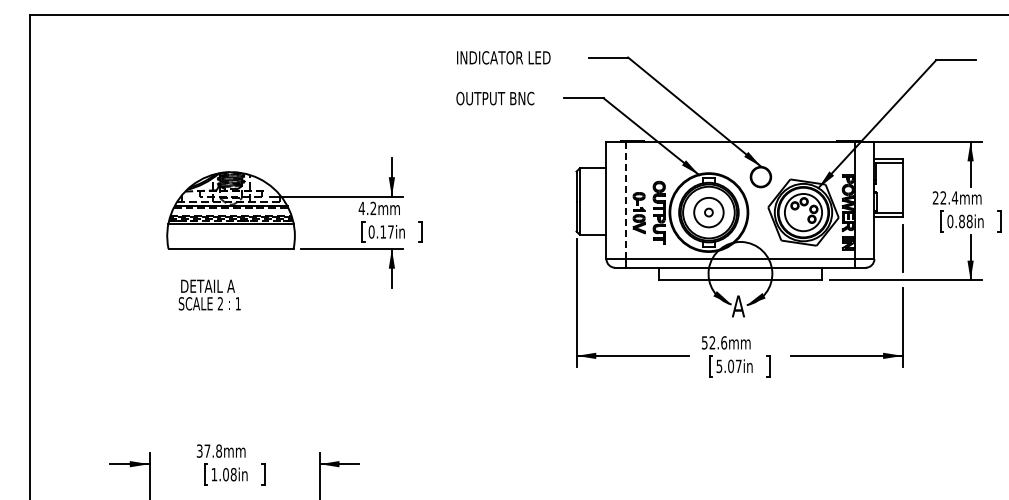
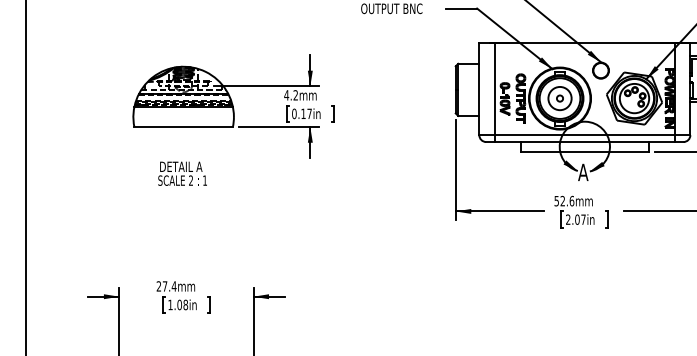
line: (626, 200) -> (495, 89), dashed -> solid
text: (209, 294) -> (182, 173), moved
text: (719, 366) -> (568, 219), 5.07in -> 2.07in
text: (209, 450) -> (166, 285), 37.8mm -> 27.4mm

